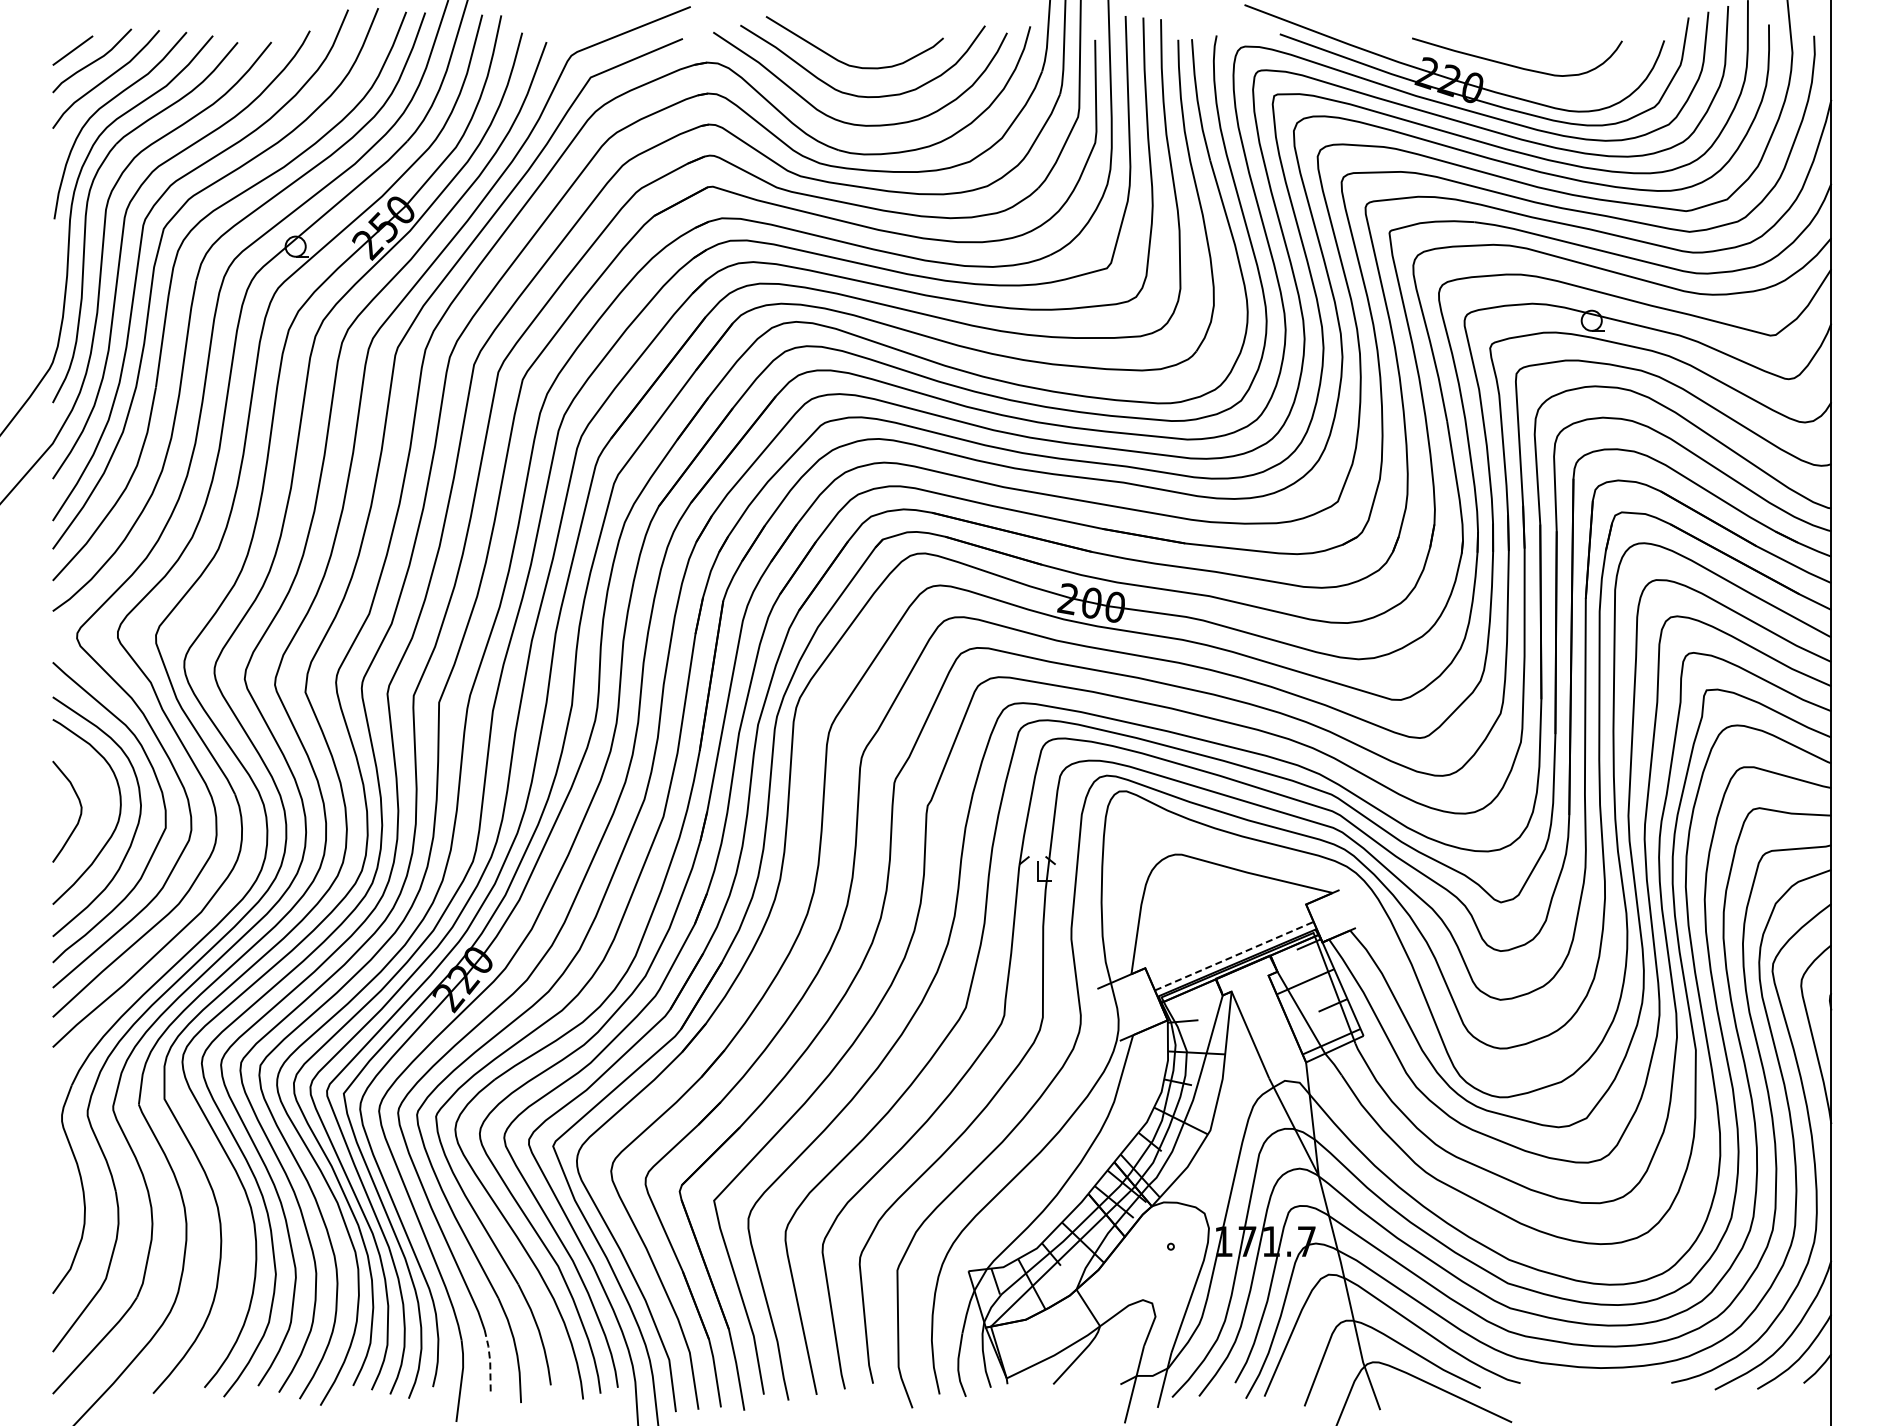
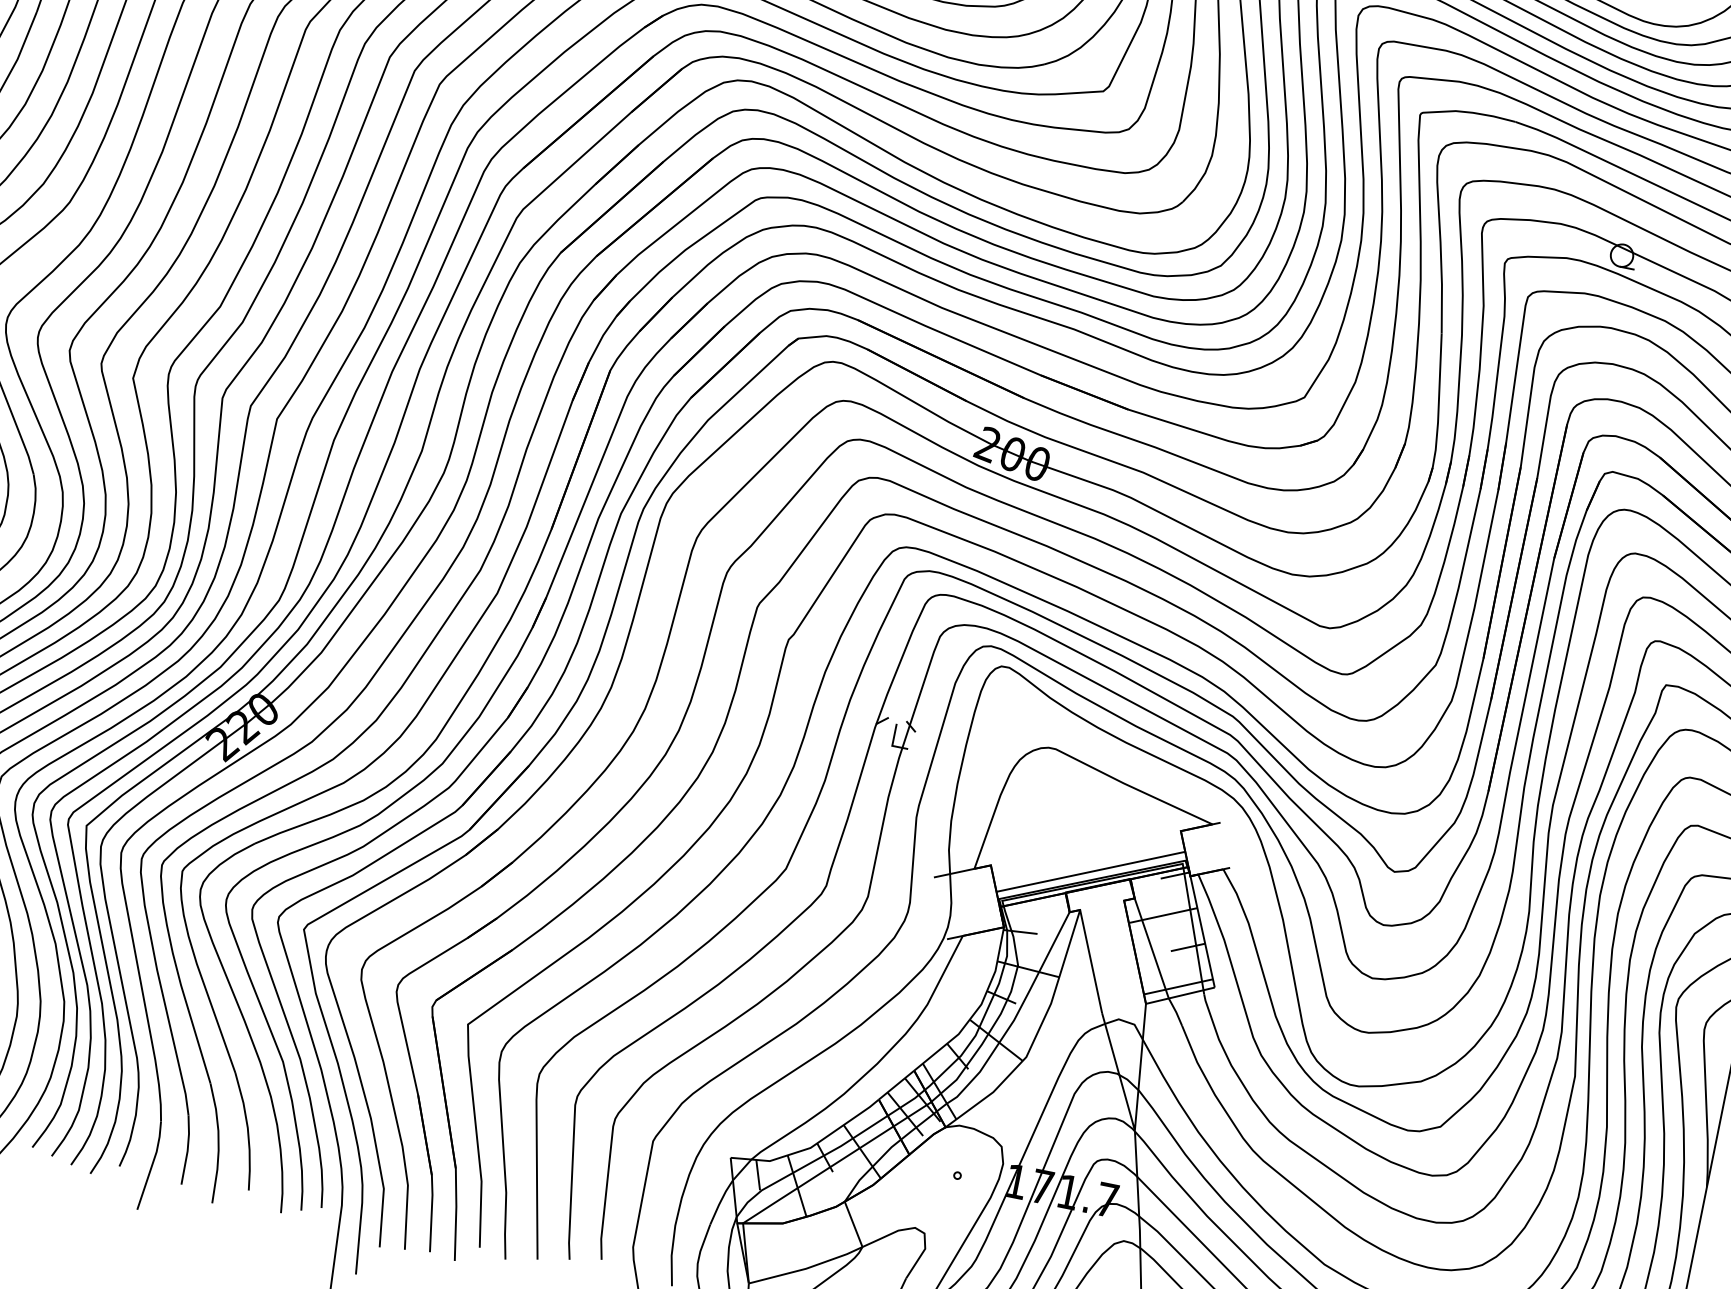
line: (1234, 955) -> (1091, 871), dashed -> solid
line: (490, 1360) -> (188, 1150), dashed -> solid

